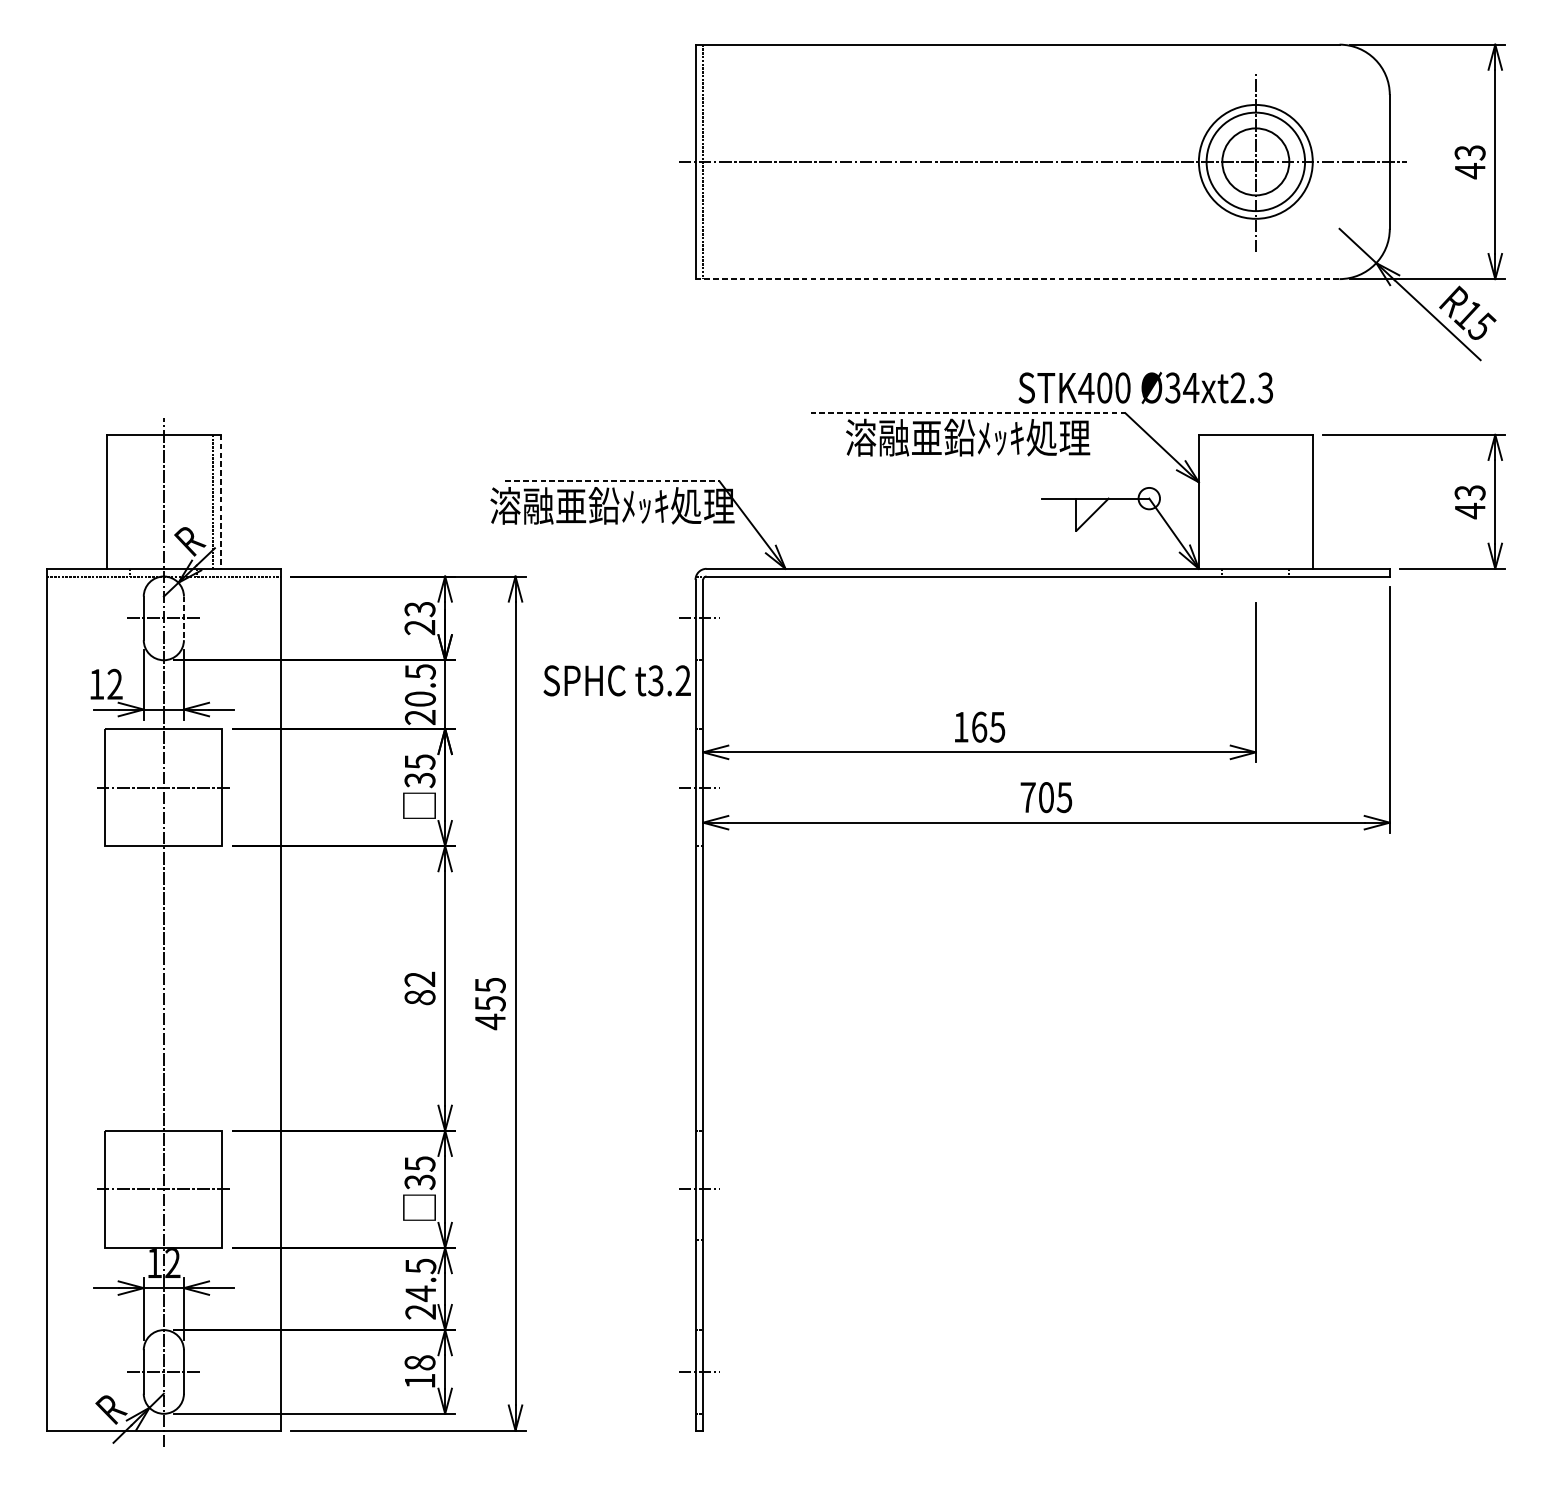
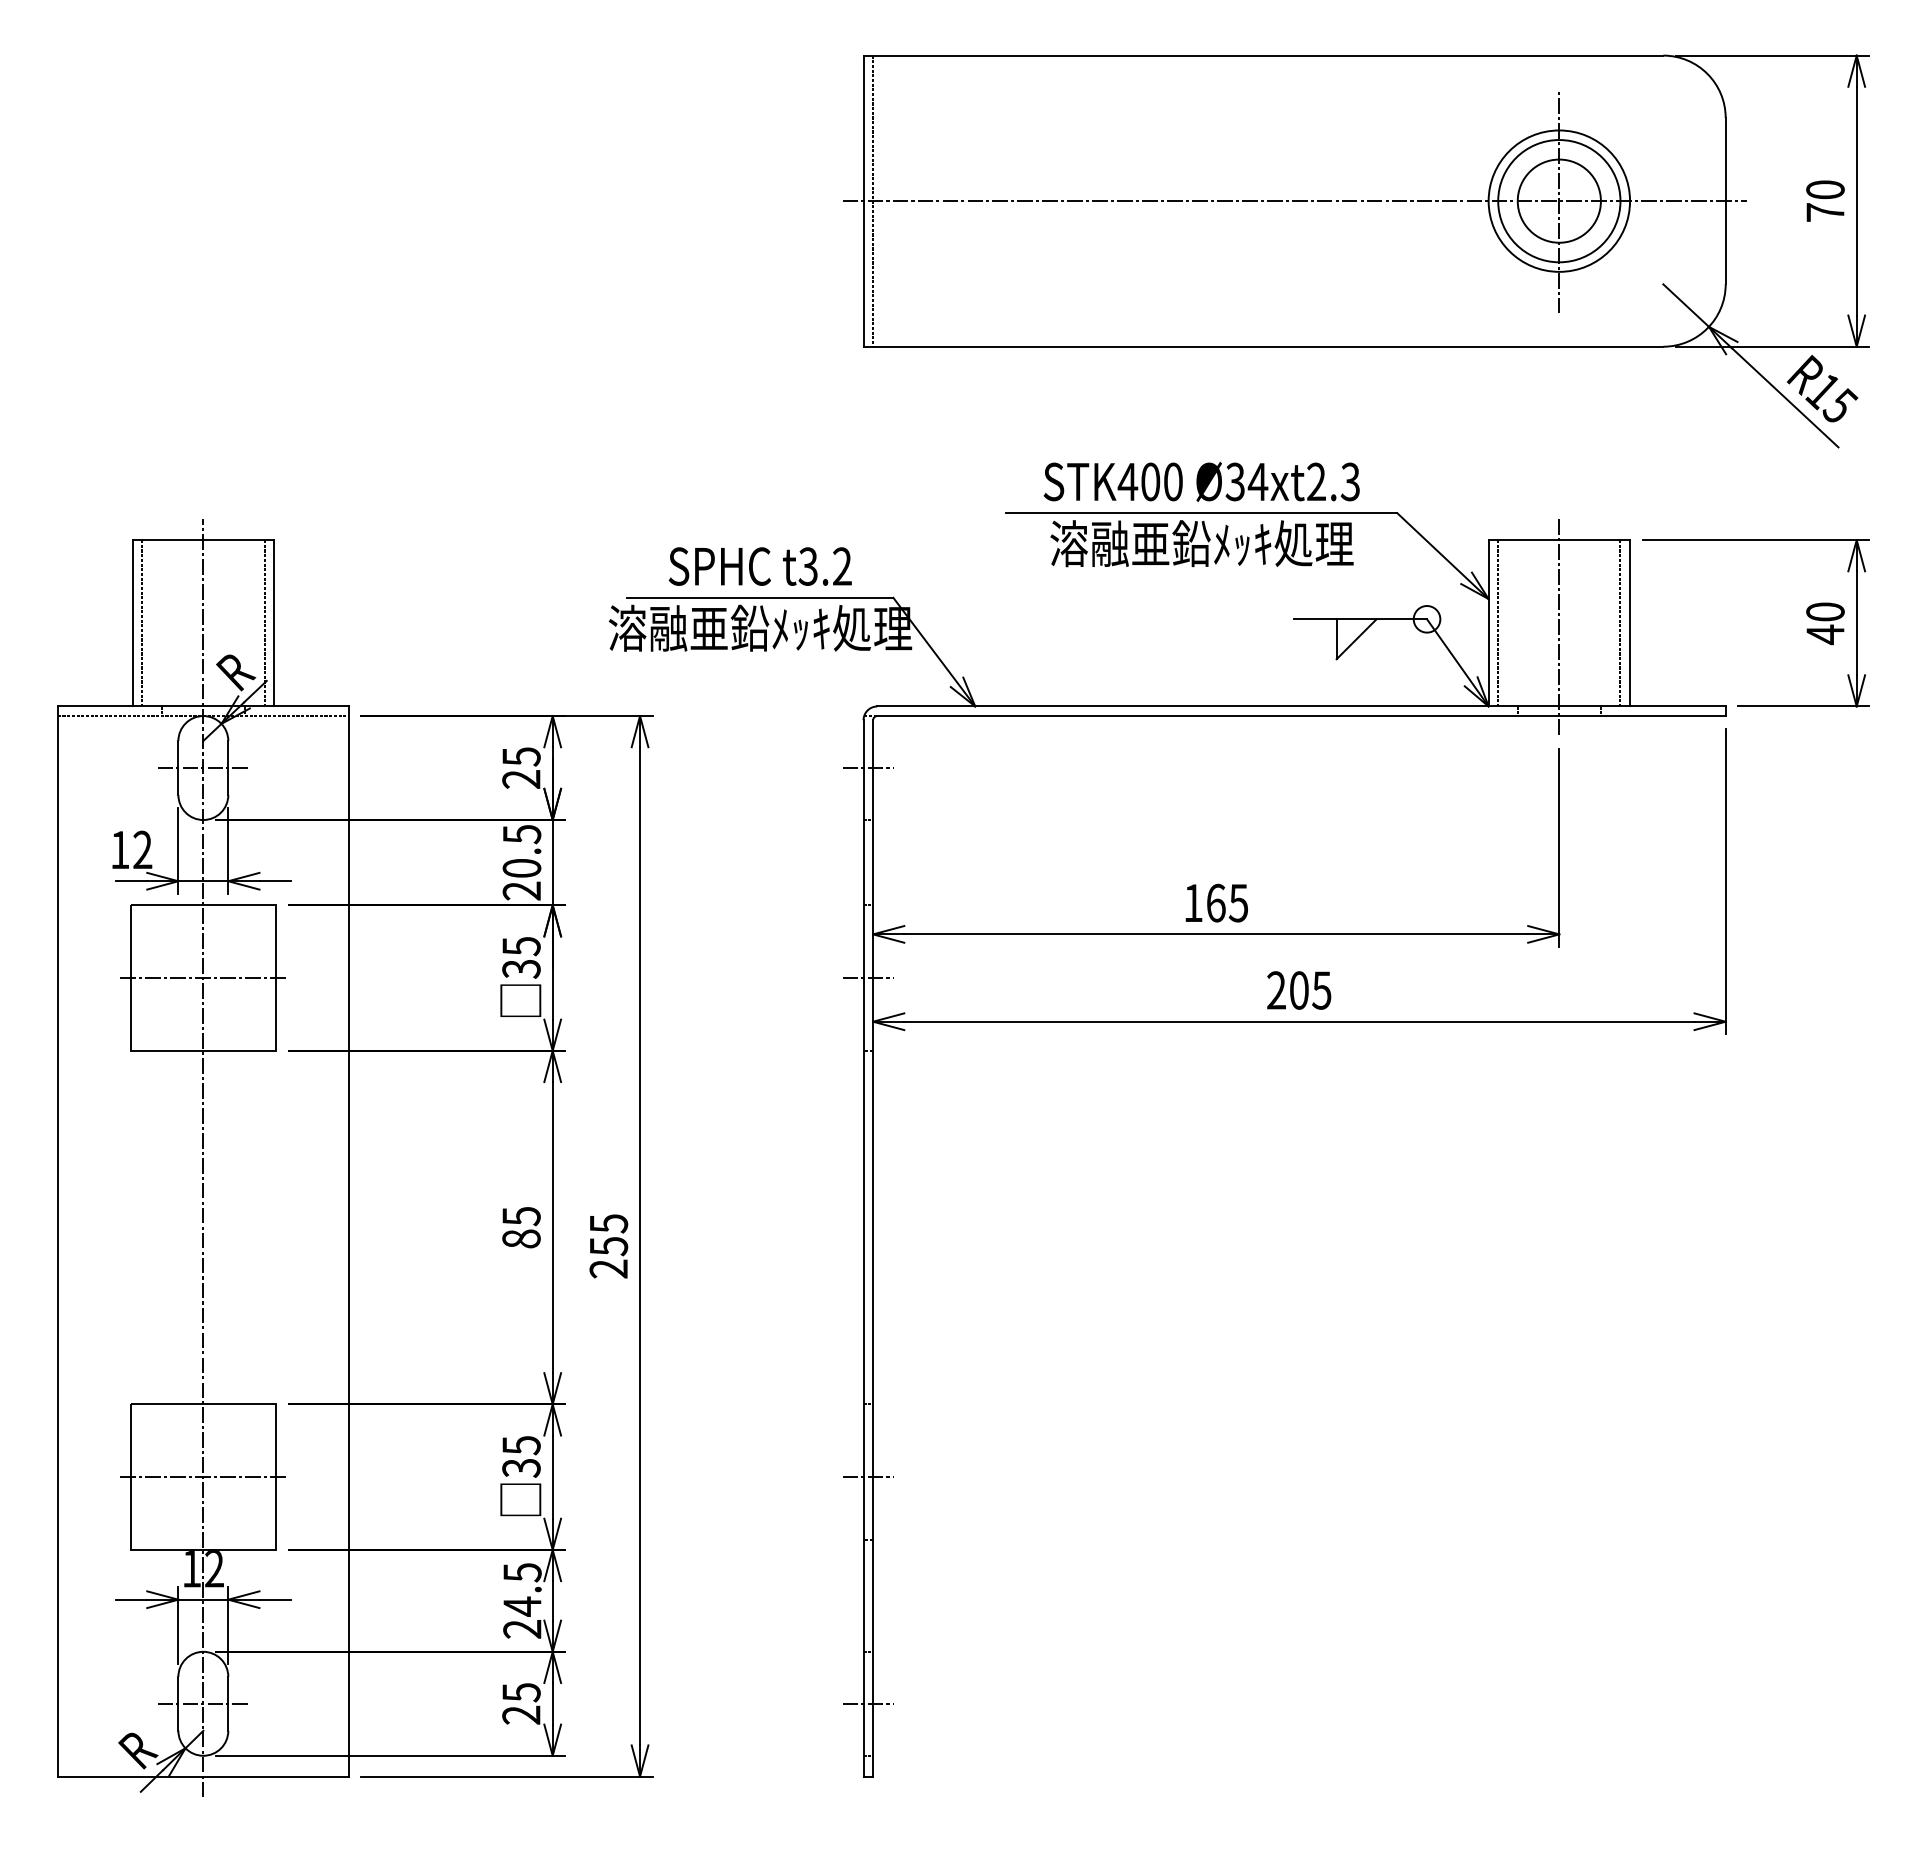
text: (1470, 162) -> (1825, 201), 43 -> 70
line: (1017, 278) -> (1263, 346), dashed -> solid
text: (1145, 387) -> (1201, 481), moved
line: (968, 413) -> (1202, 513), dashed -> solid
line: (612, 481) -> (760, 597), dashed -> solid
text: (1470, 492) -> (1825, 611), 43 -> 40
line: (114, 501) -> (142, 623), added
line: (221, 501) -> (274, 623), dashed -> solid
line: (1206, 501) -> (1498, 623), added
line: (1305, 501) -> (1620, 623), added
line: (1255, 505) -> (1559, 627), added
text: (420, 609) -> (521, 756), 23 -> 25
line: (184, 618) -> (228, 768), dashed -> solid
text: (616, 680) -> (759, 566), moved
text: (1028, 797) -> (1276, 990), 705 -> 205
text: (420, 979) -> (521, 1216), 82 -> 85
text: (490, 1022) -> (608, 1269), 455 -> 255
text: (420, 1371) -> (521, 1703), 18 -> 25

